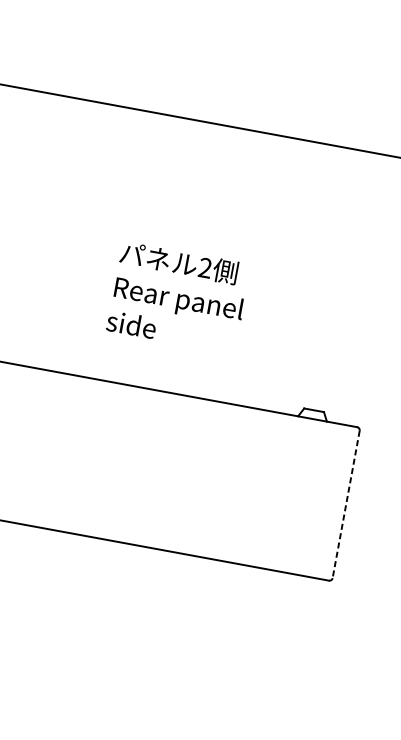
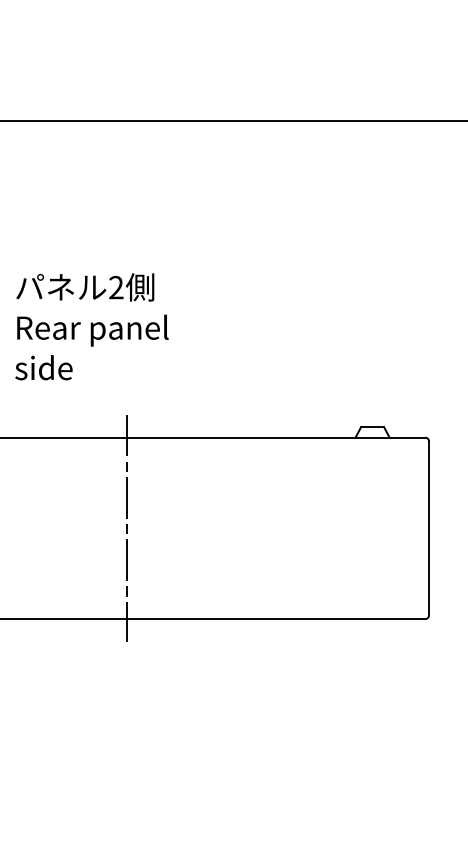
text: (178, 297) -> (91, 326), moved
line: (90, 457) -> (126, 528), added
line: (346, 504) -> (429, 528), dashed -> solid

